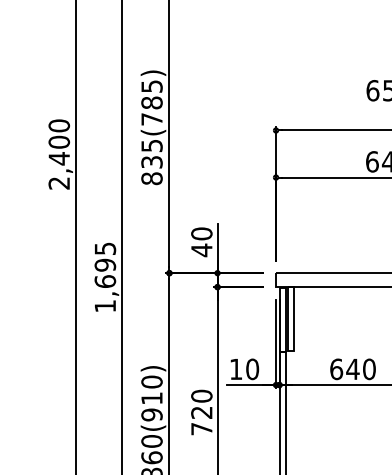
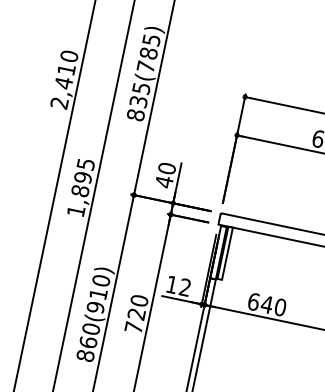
text: (59, 141) -> (66, 69), 2,400 -> 2,410
text: (104, 281) -> (79, 190), 1,695 -> 1,895
text: (252, 369) -> (185, 287), 10 -> 12

